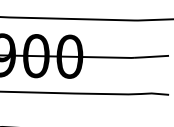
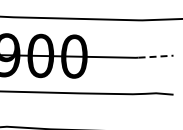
line: (152, 56) -> (156, 56), solid -> dashed

